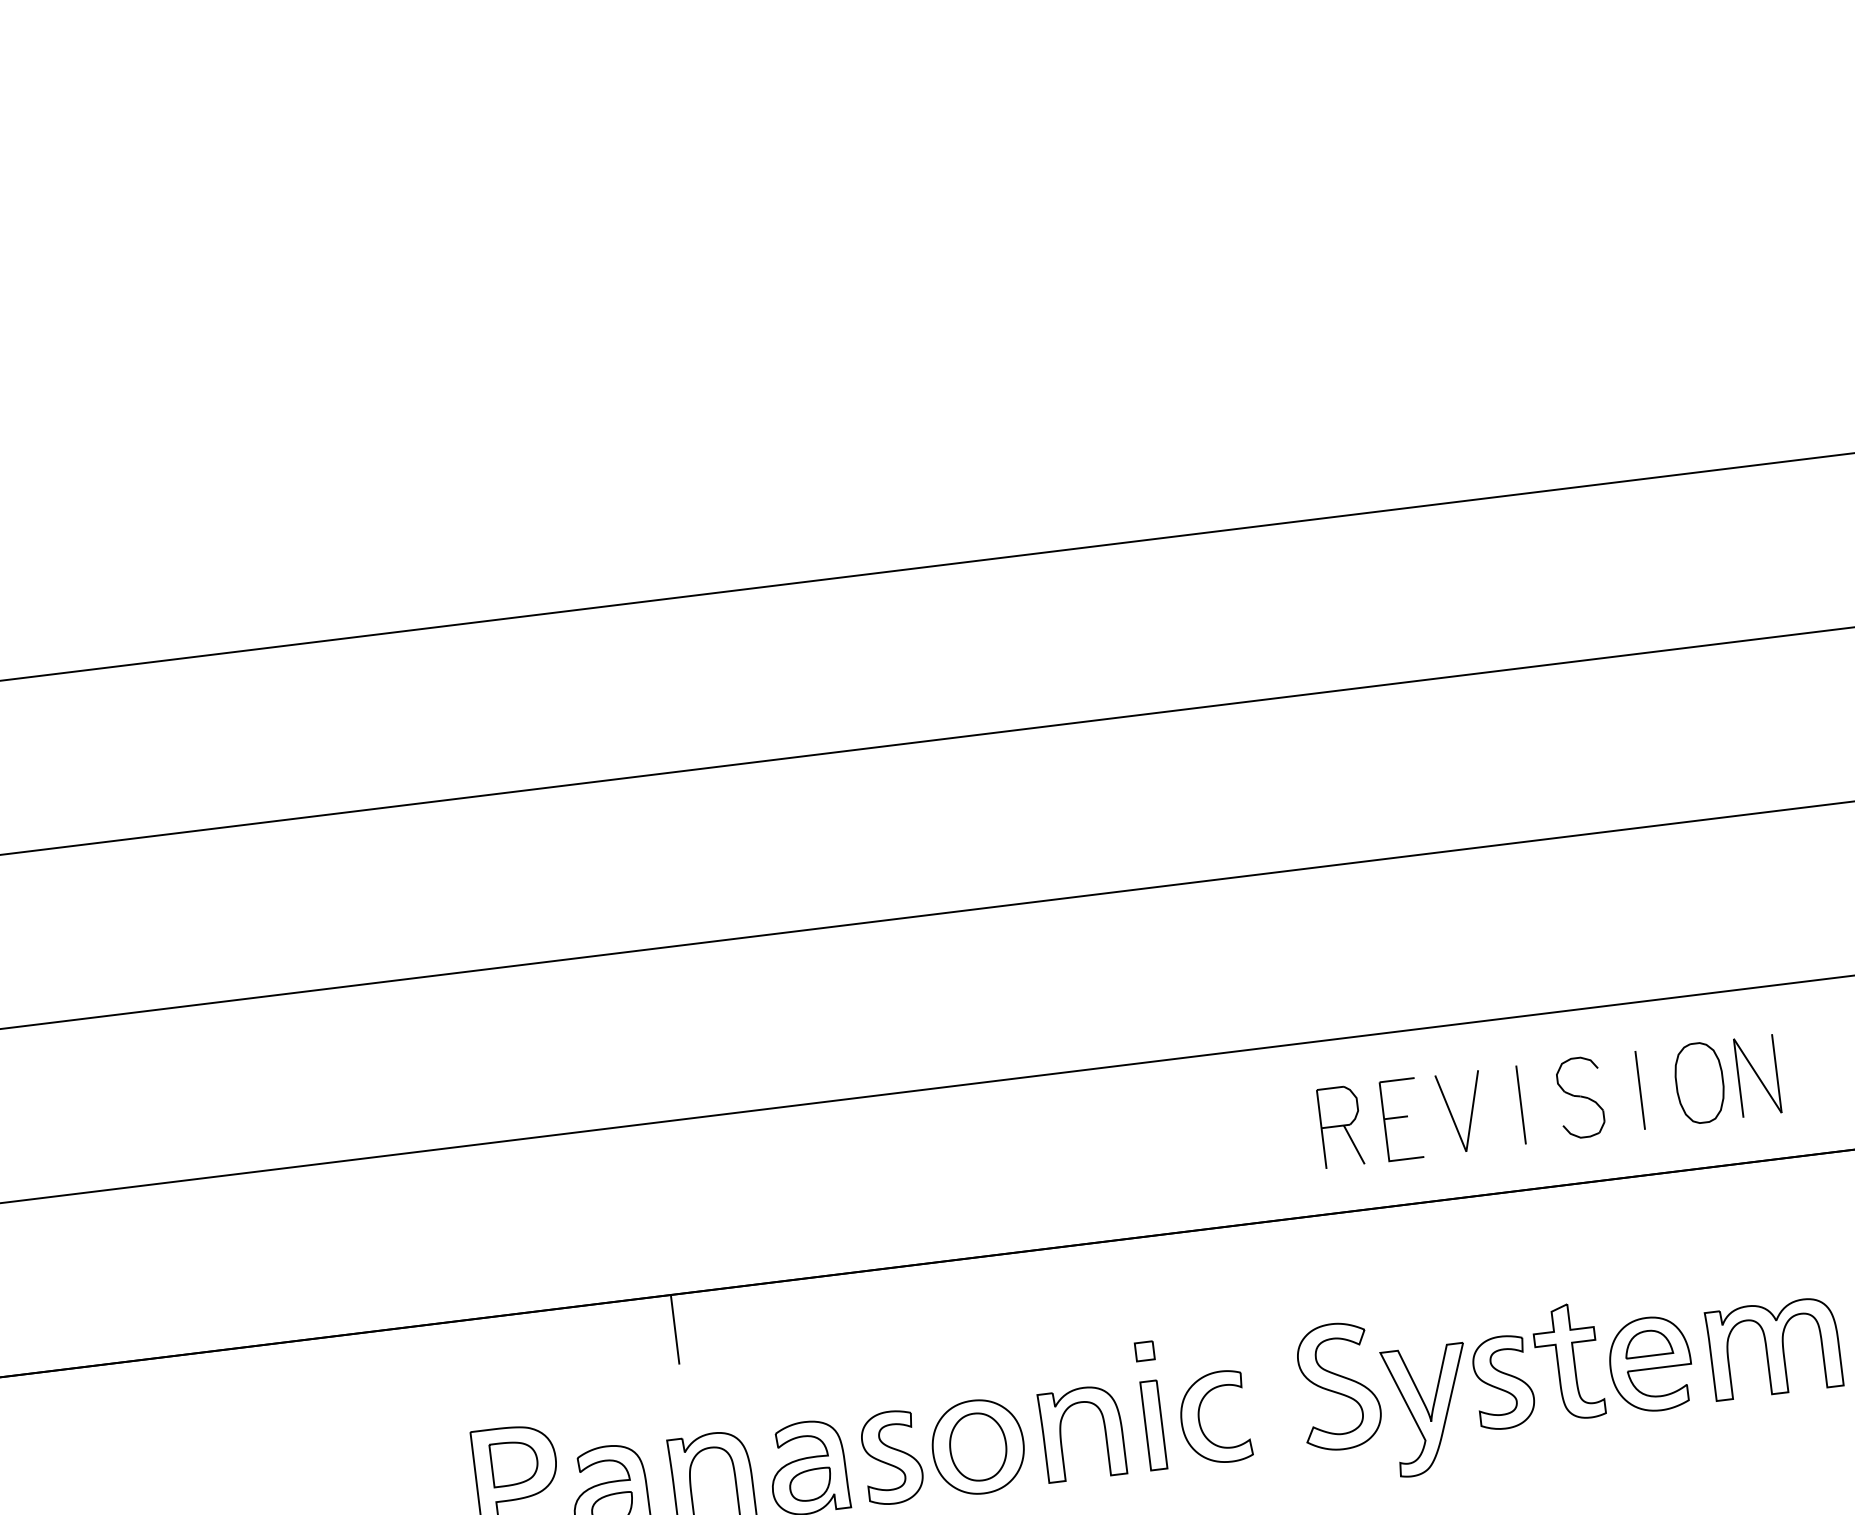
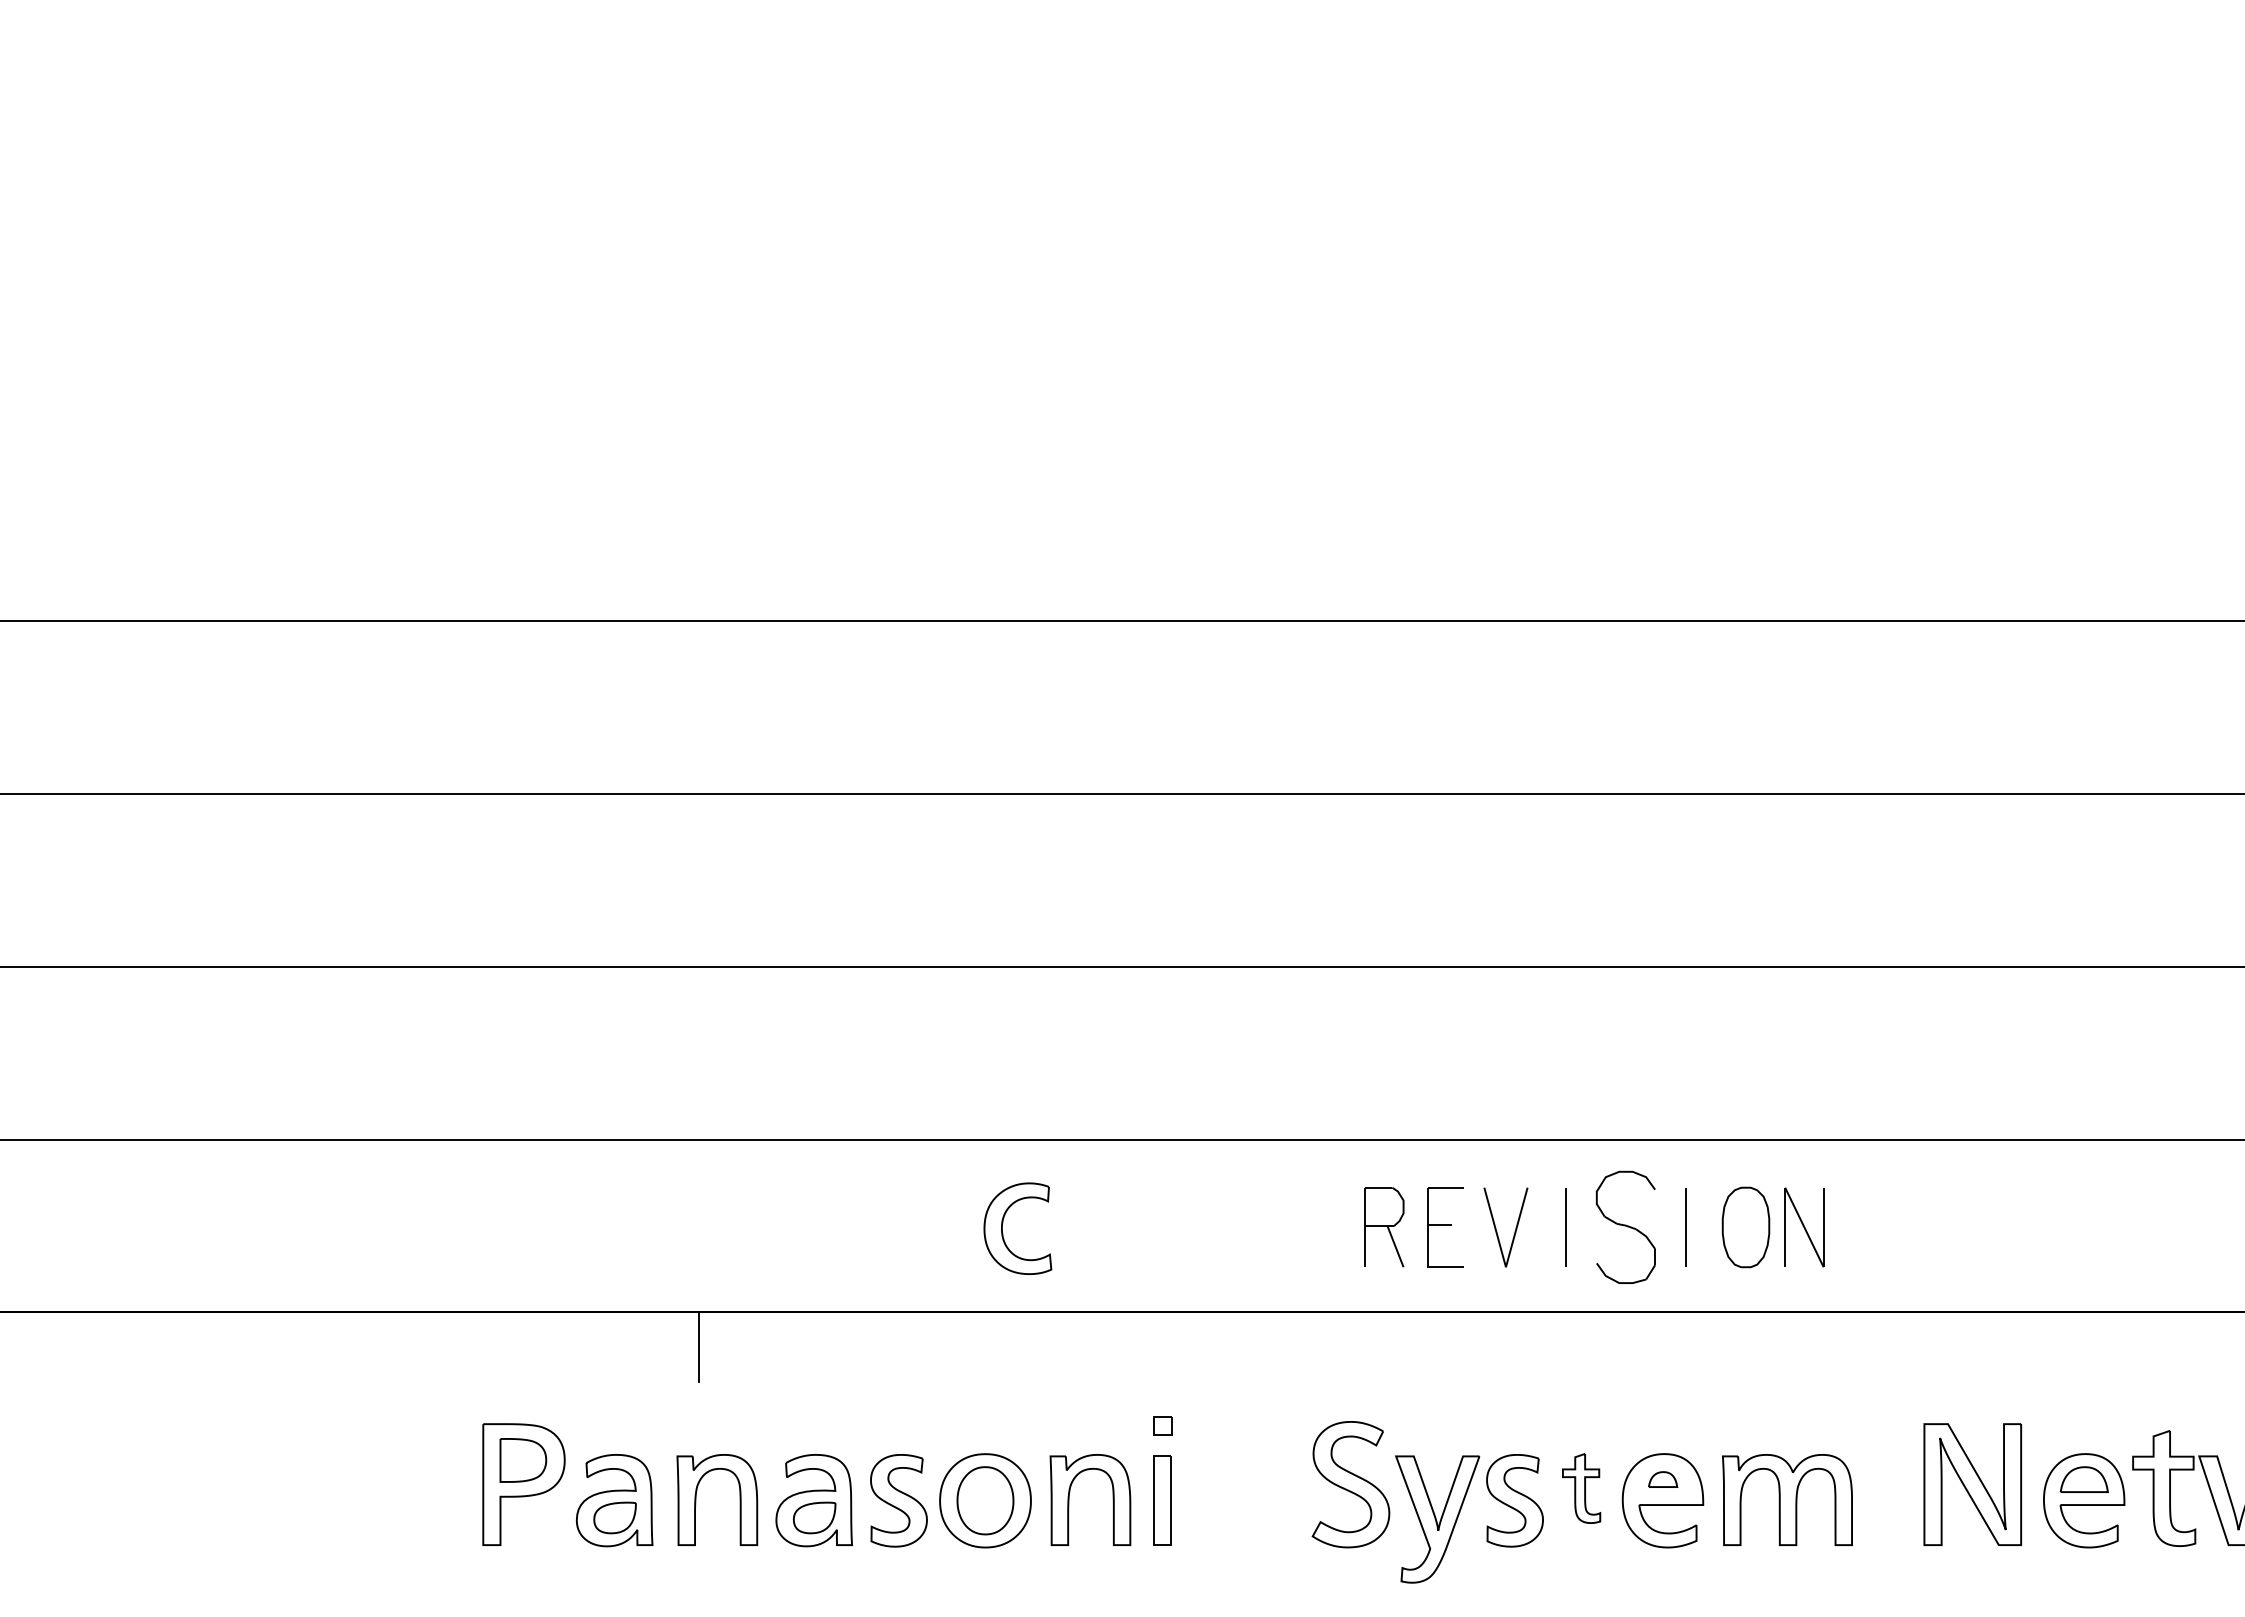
part: (1580, 1097) -> (1625, 1227), size x1.4
part: (1647, 1343) -> (1662, 1479), size x0.6
part: (1568, 1362) -> (1581, 1488), size x0.6
part: (1199, 1414) -> (1003, 1223), moved

